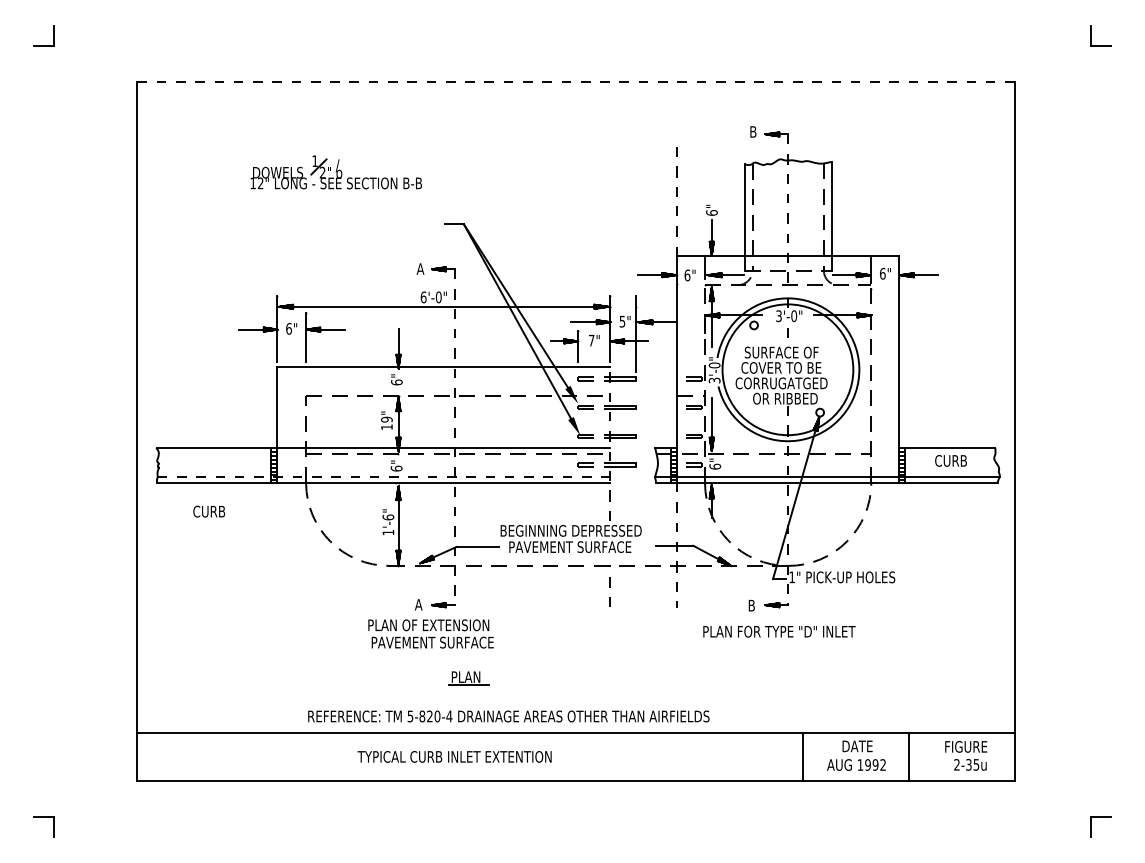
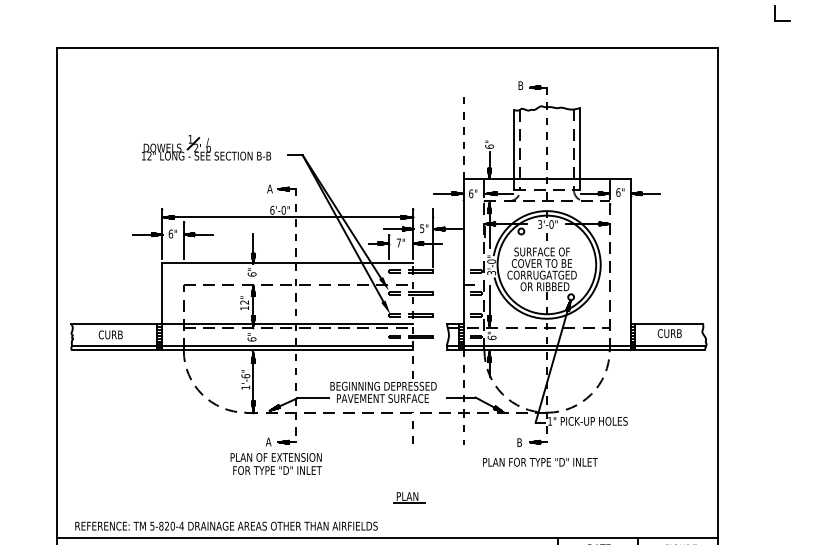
line: (576, 81) -> (387, 47), dashed -> solid
part: (335, 172) -> (205, 147), moved
text: (386, 419) -> (244, 302), 19" -> 12"
line: (384, 476) -> (242, 345), dashed -> solid
text: (209, 511) -> (110, 334), moved
text: (433, 642) -> (279, 470), PAVEMENT SURFACE -> FOR TYPE "D" INLET
part: (468, 678) -> (409, 497), moved
text: (508, 716) -> (226, 526), moved

